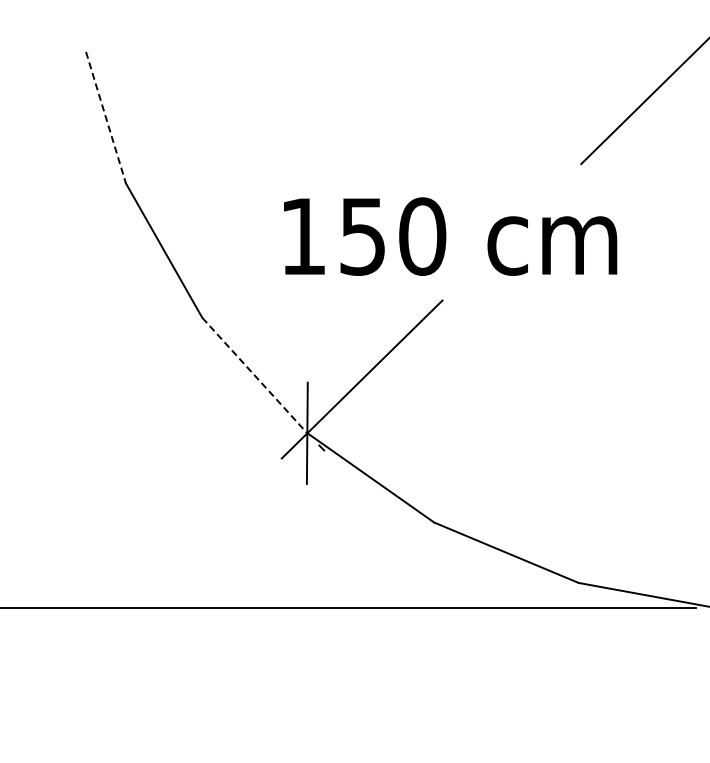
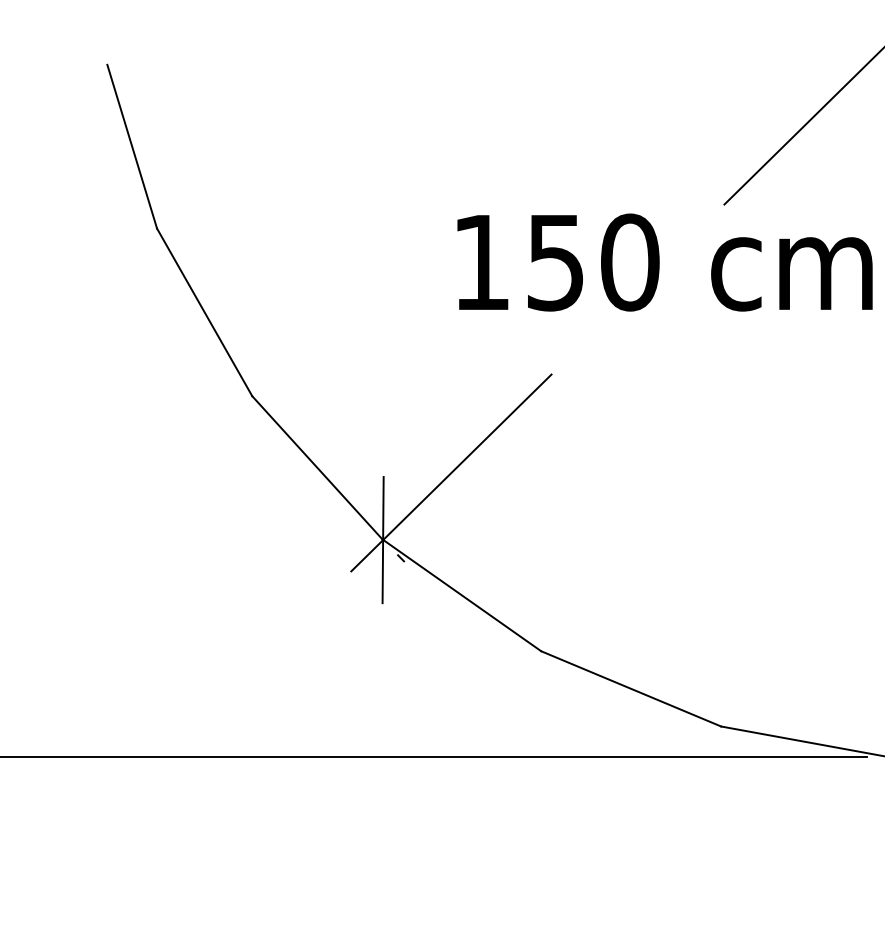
line: (106, 117) -> (132, 146), dashed -> solid
text: (450, 236) -> (664, 262), moved
line: (254, 375) -> (317, 468), dashed -> solid

